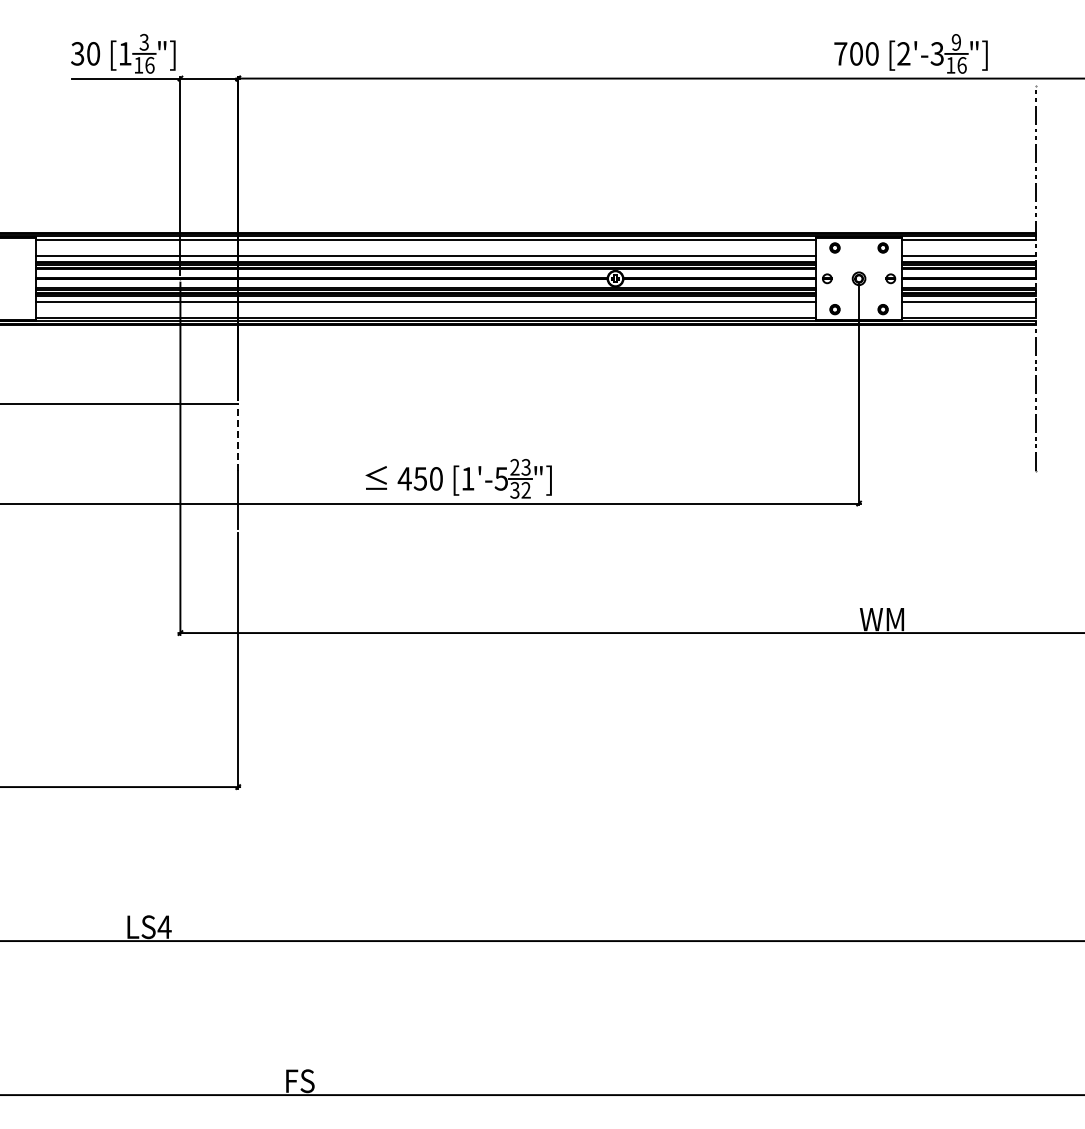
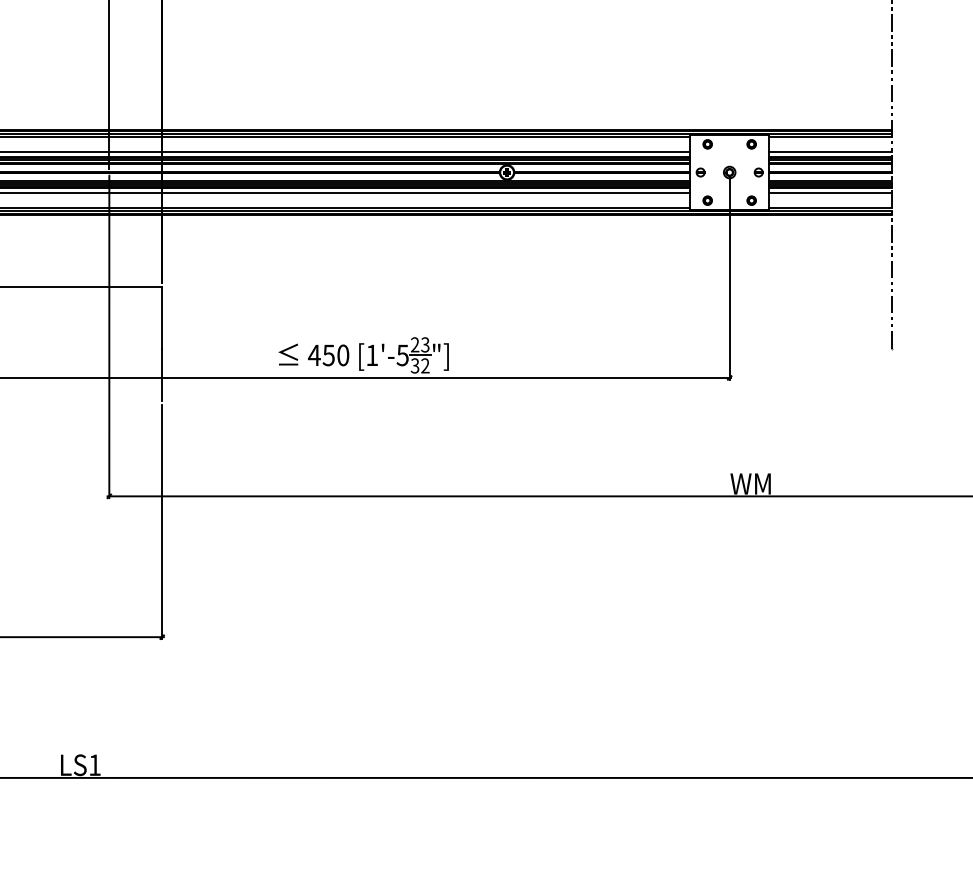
line: (238, 437) -> (162, 317), dashed -> solid
text: (164, 926) -> (94, 764), LS4 -> LS1

